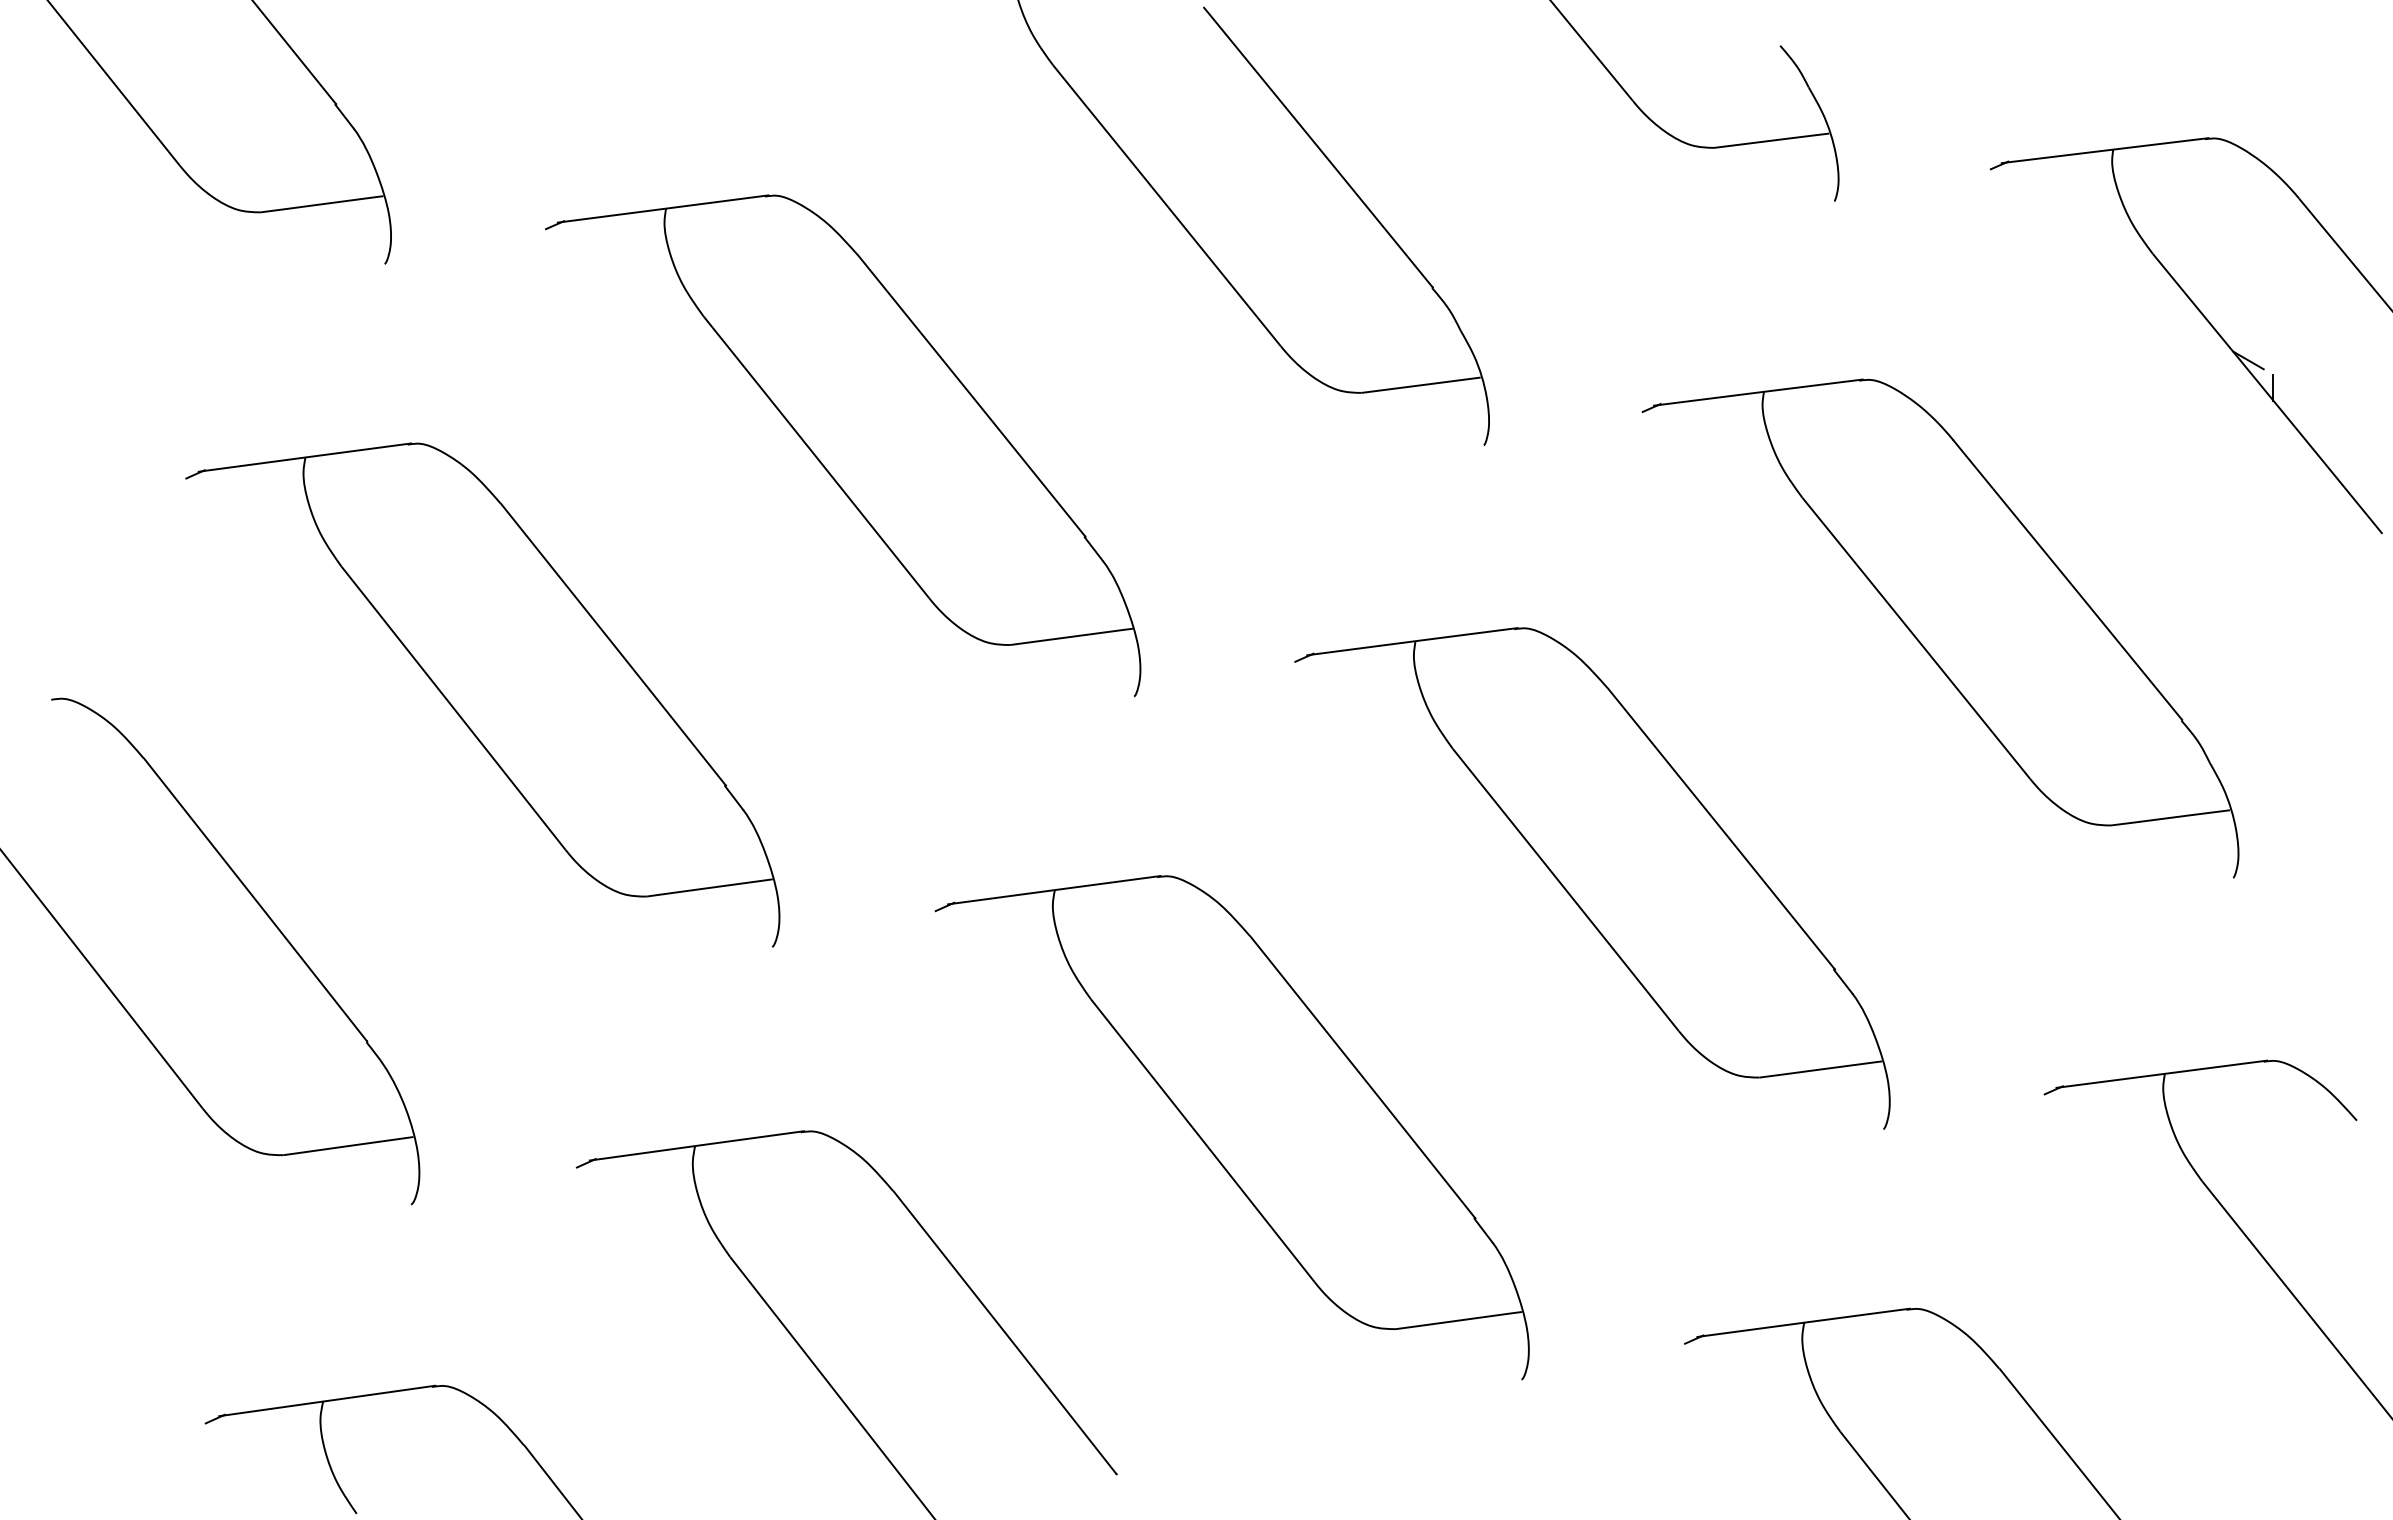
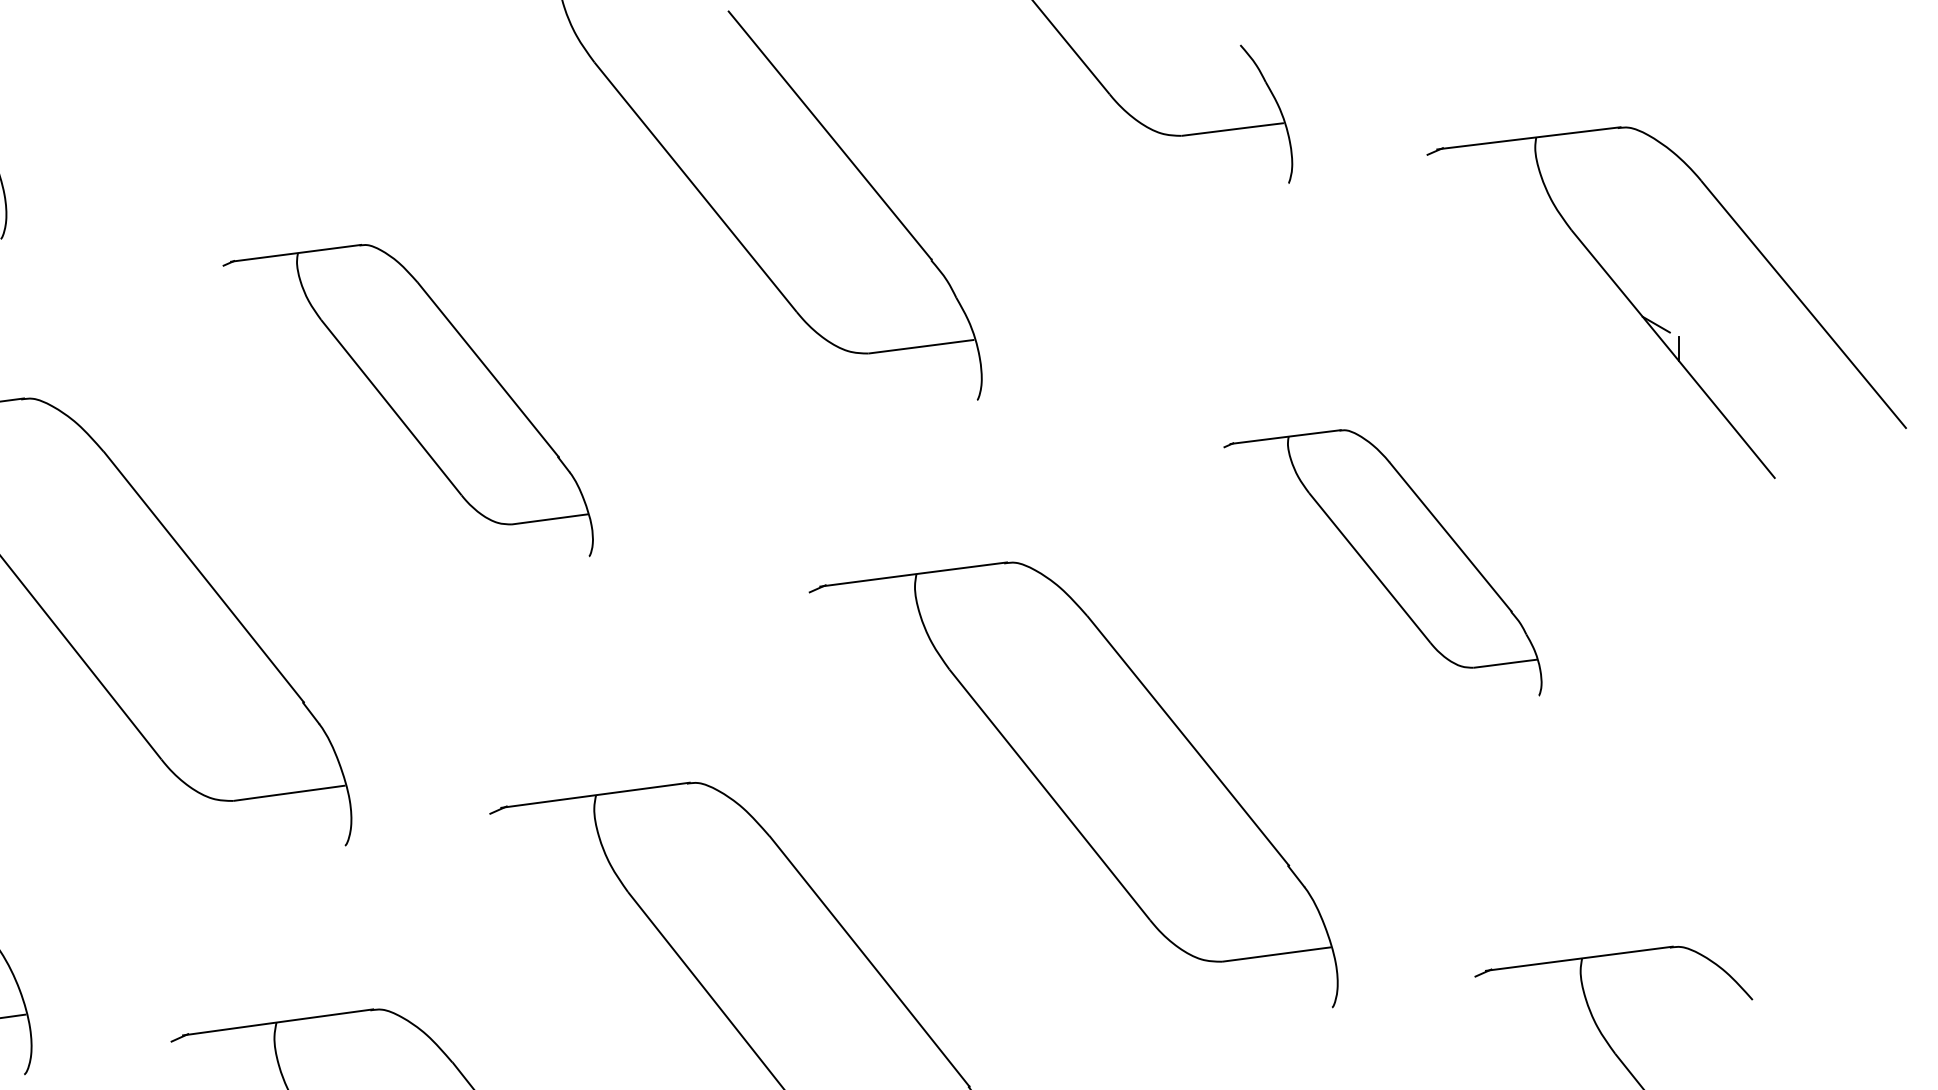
part: (843, 445) -> (408, 400), size x0.7
part: (1940, 628) -> (1382, 562), size x0.6

